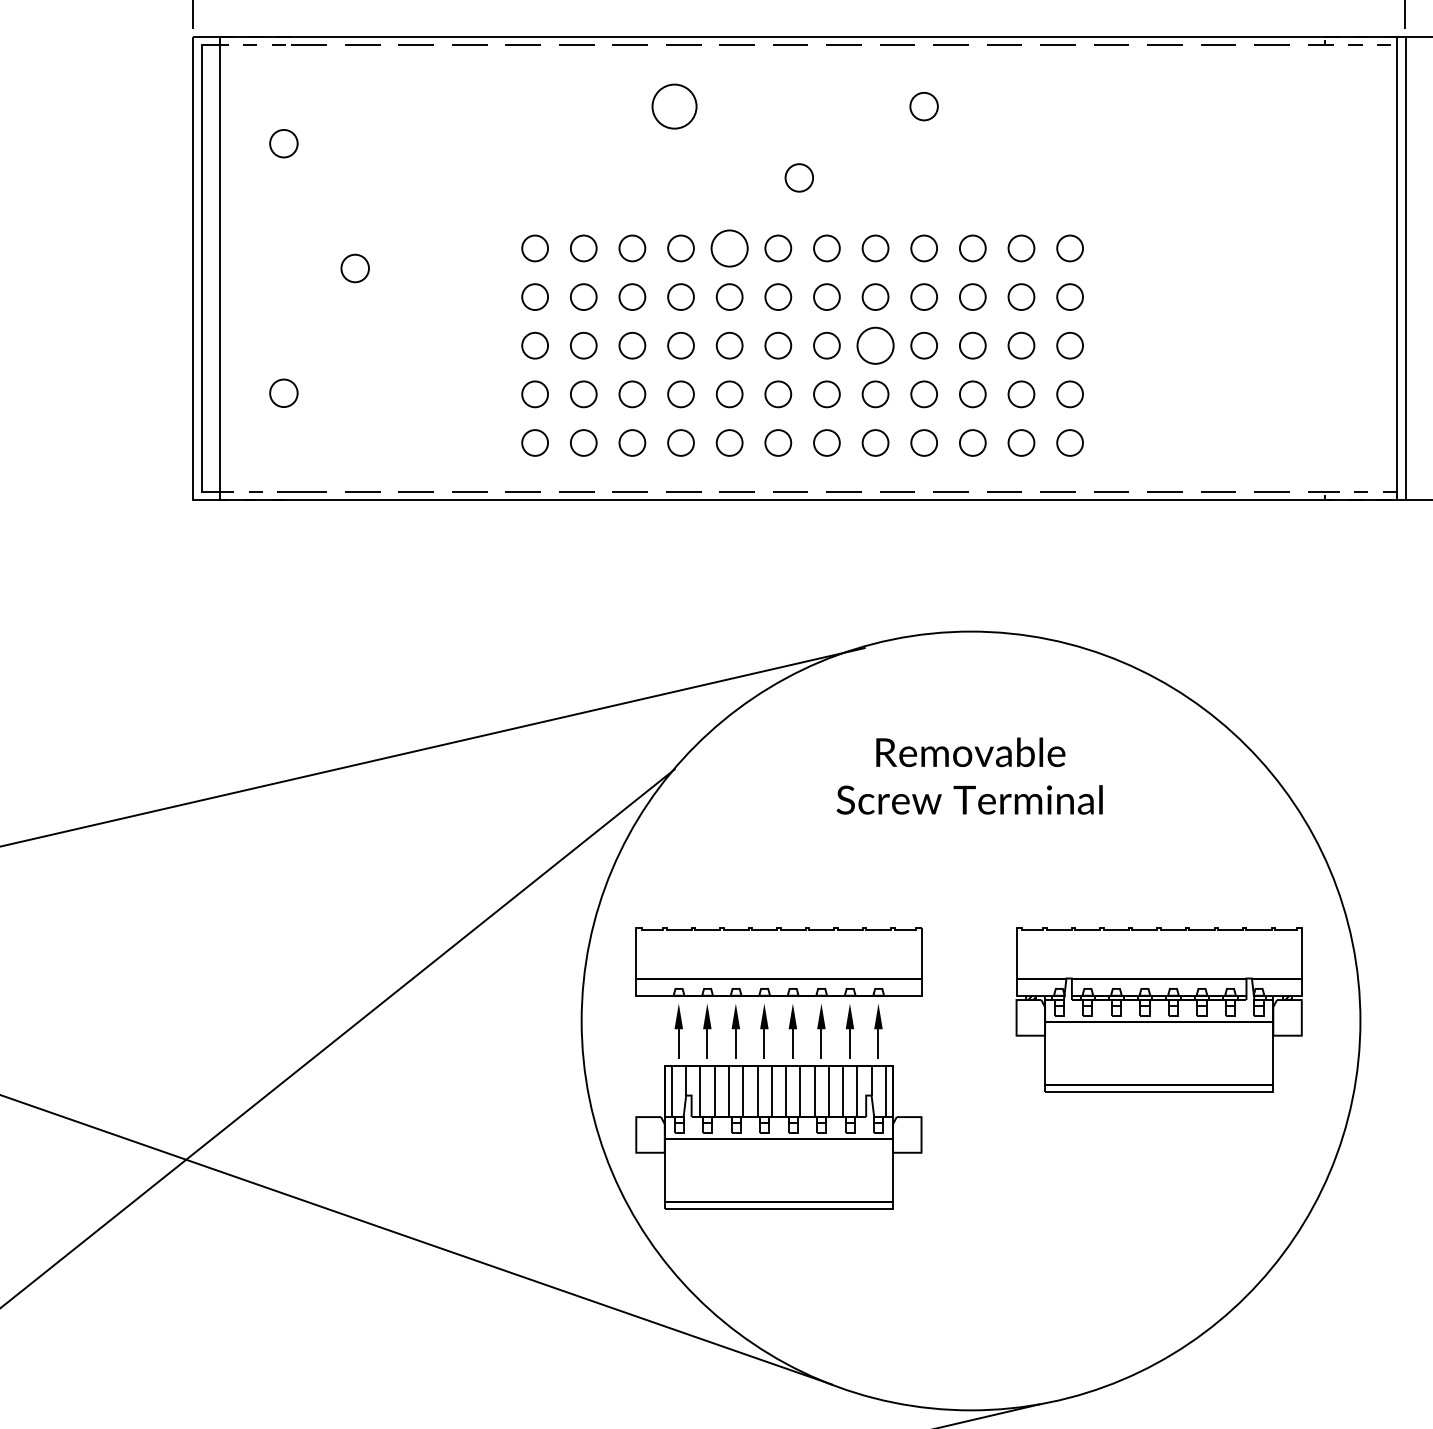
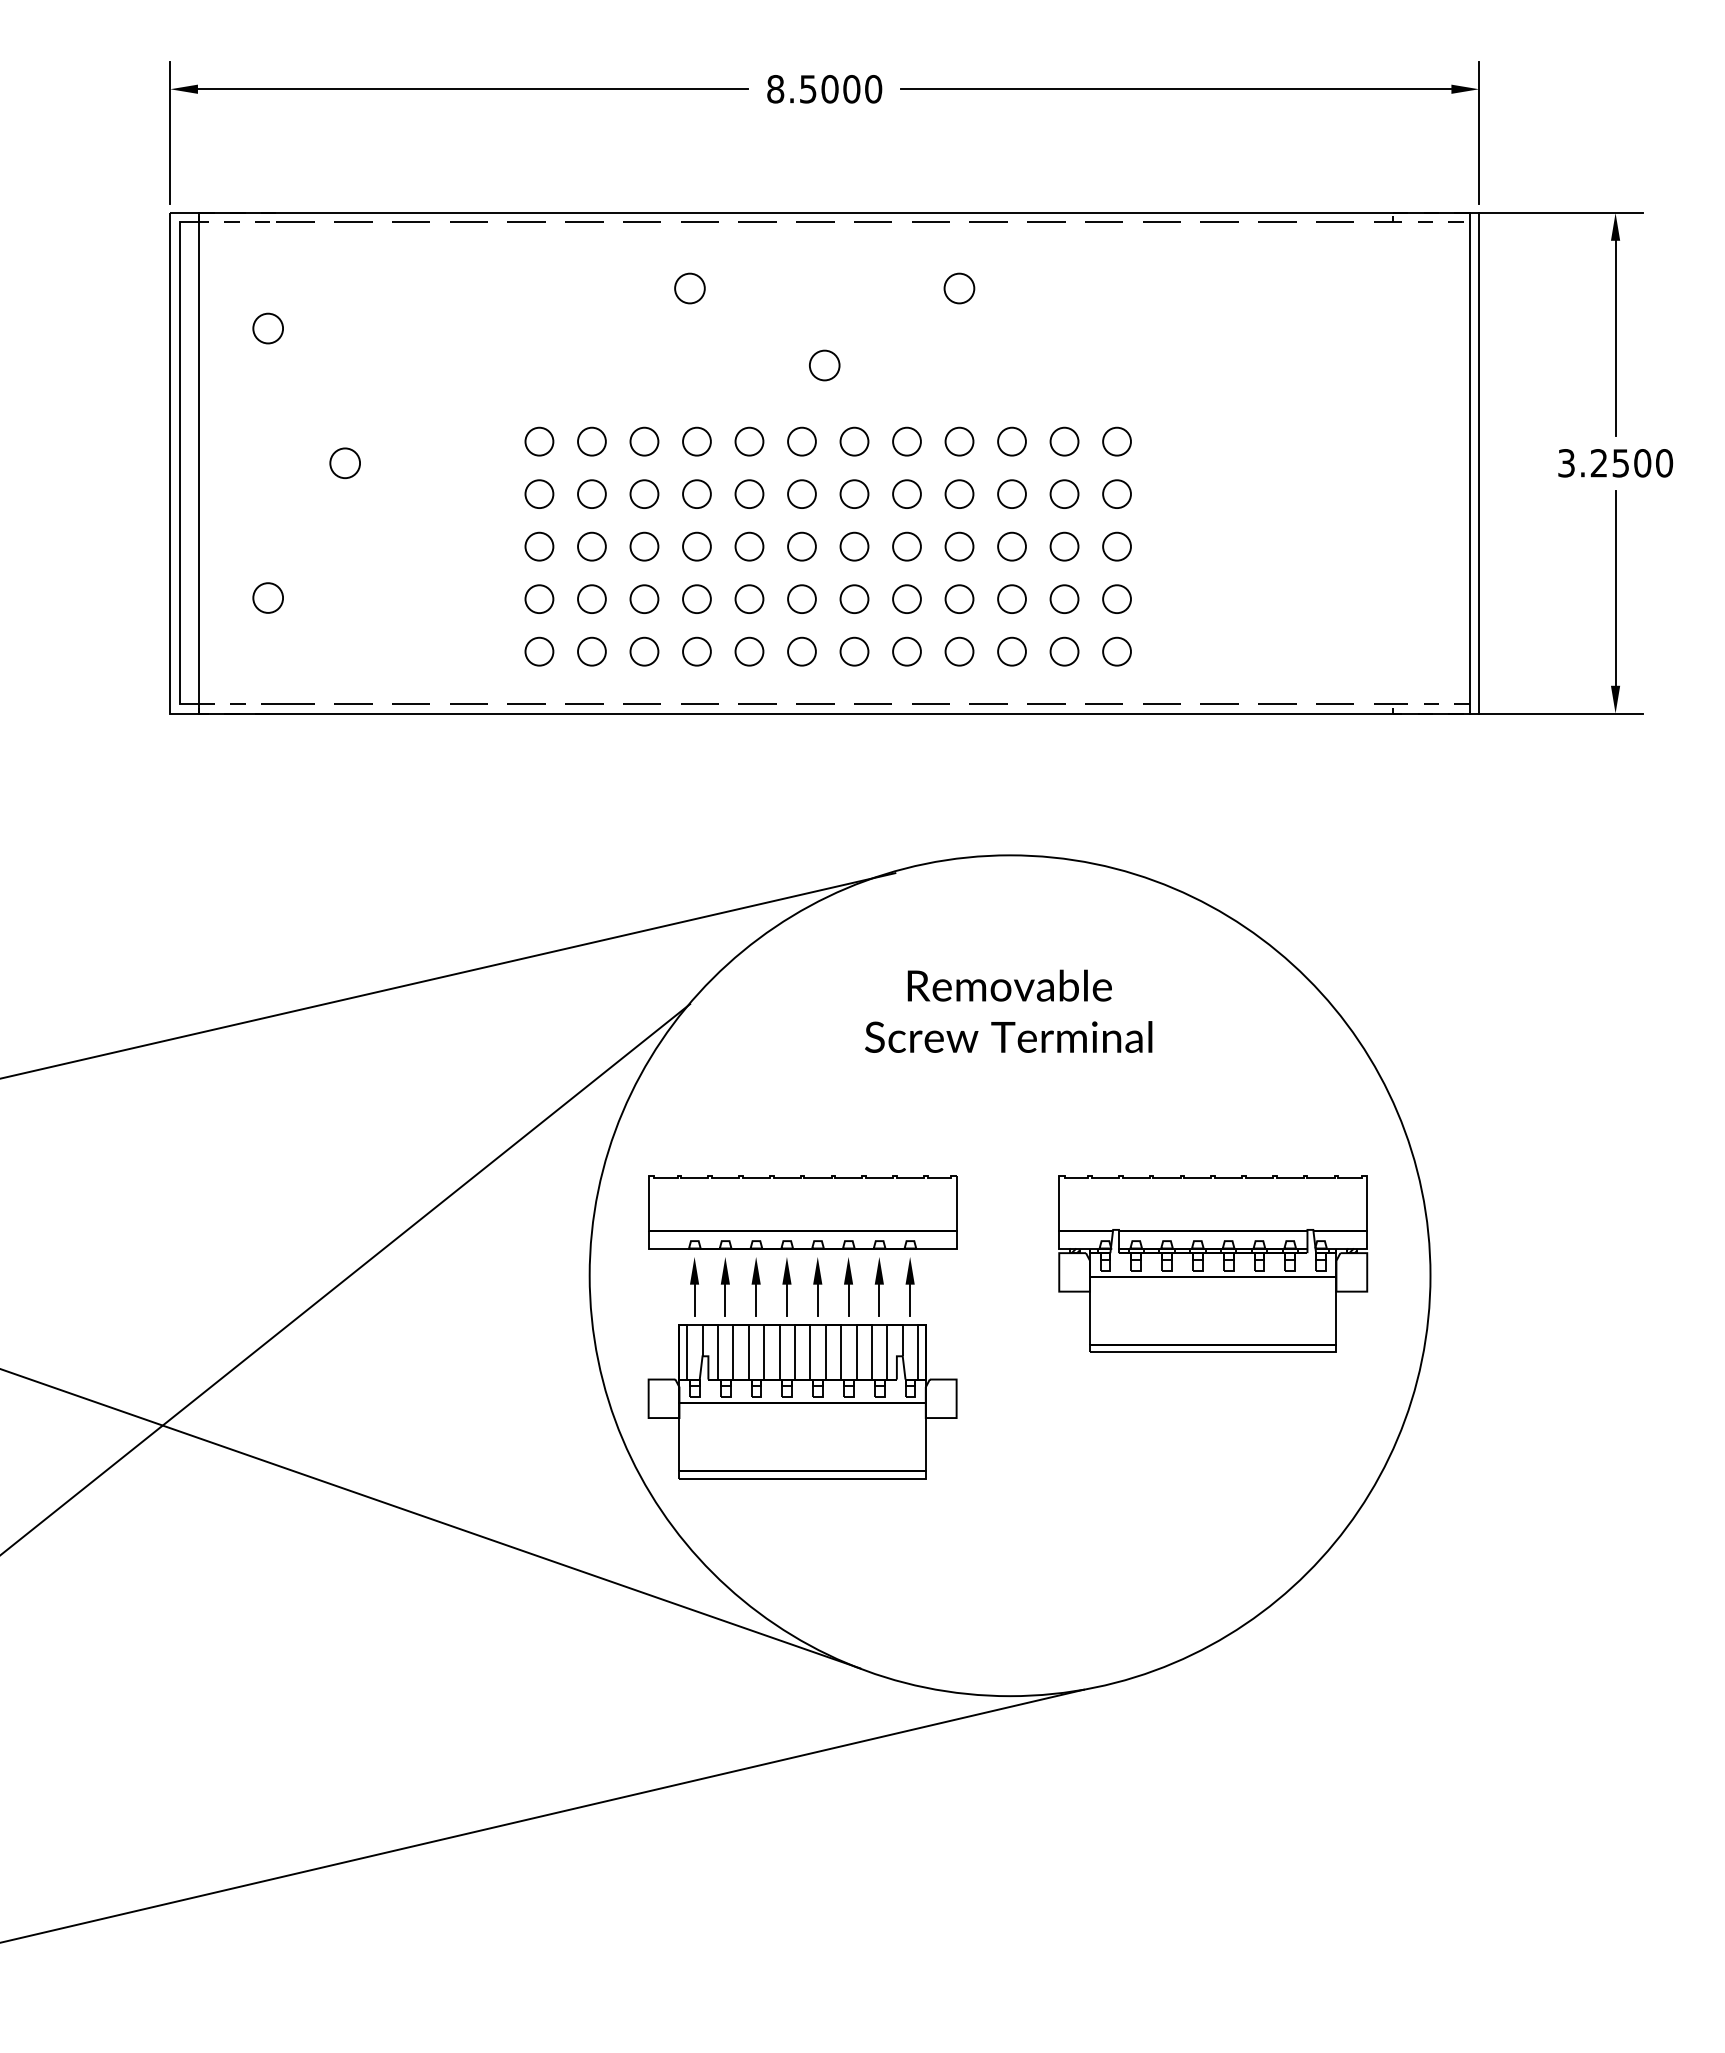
circle: (674, 106) -> (689, 288), size x0.62
circle: (729, 248) -> (749, 441), size x0.71
circle: (875, 345) -> (906, 546), size x0.71

